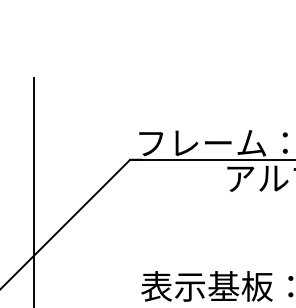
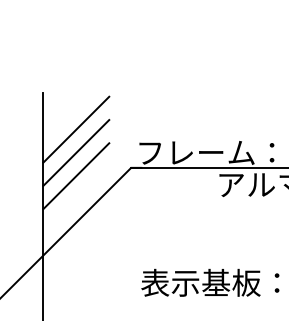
line: (69, 117) -> (76, 129), added
line: (69, 142) -> (76, 152), added
line: (69, 169) -> (76, 176), added

